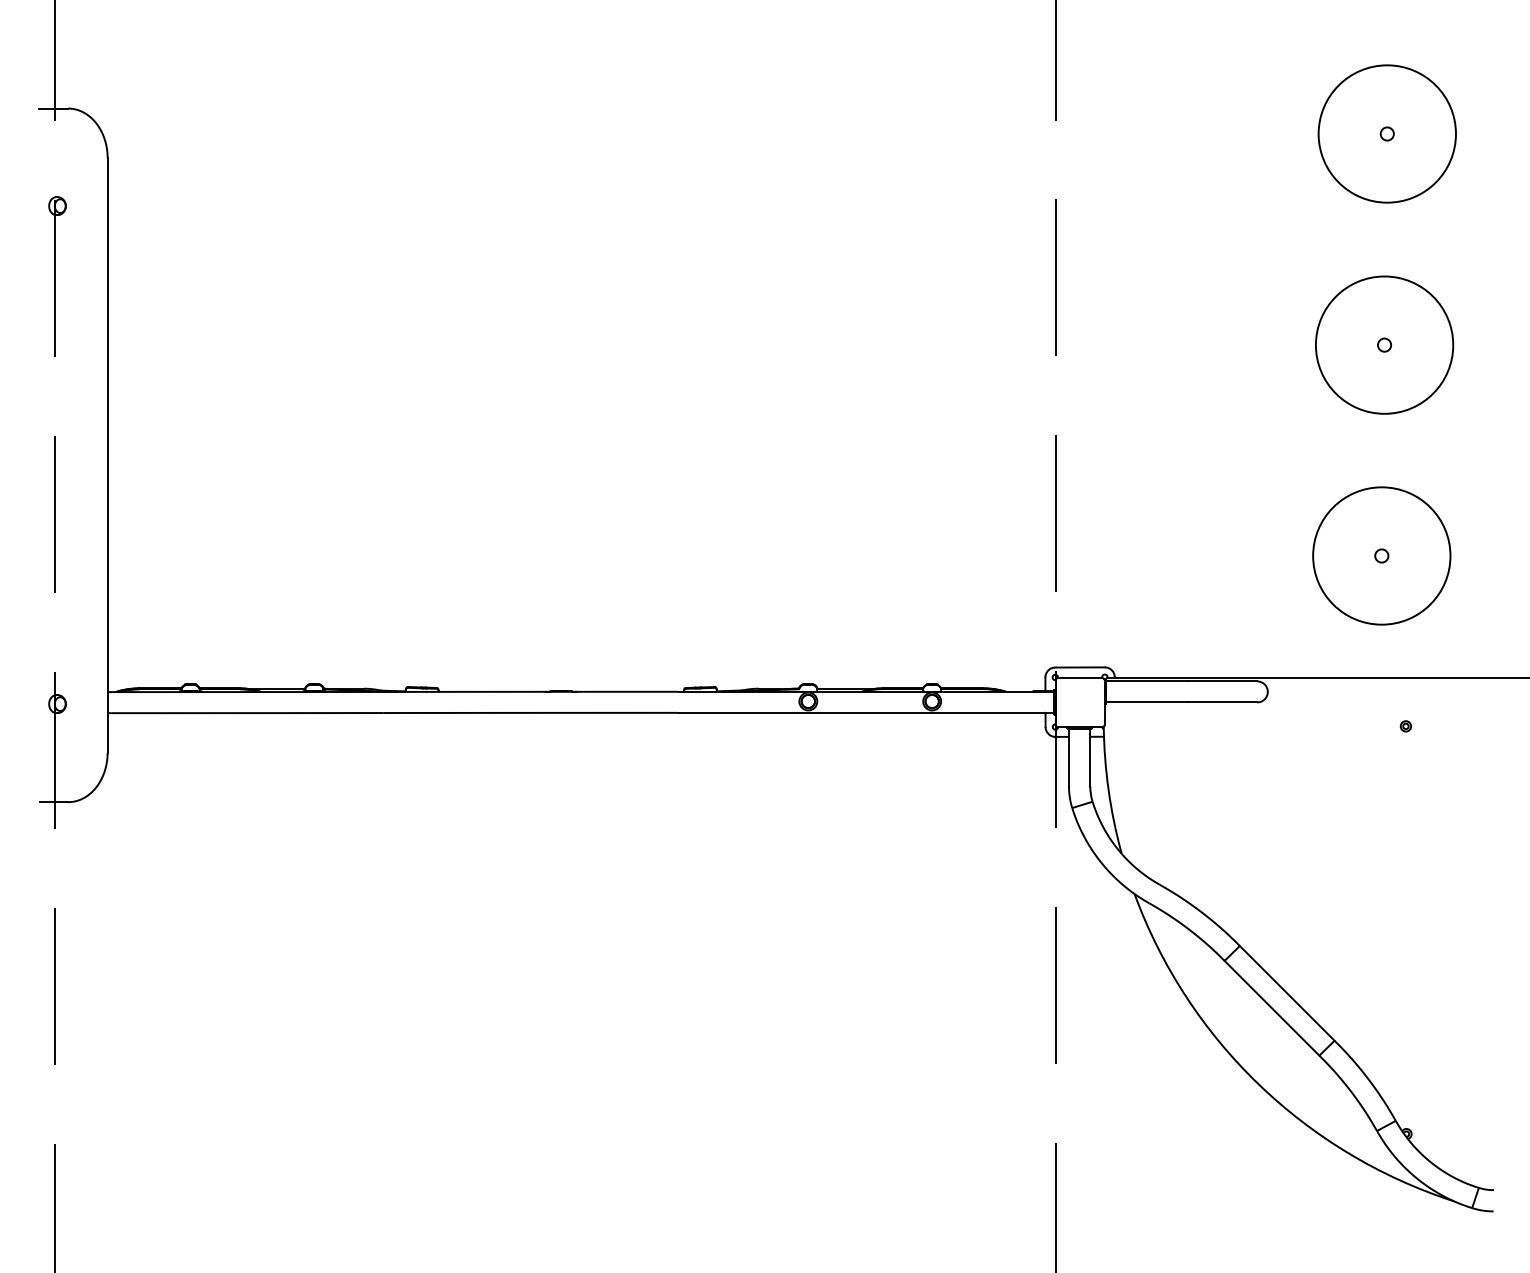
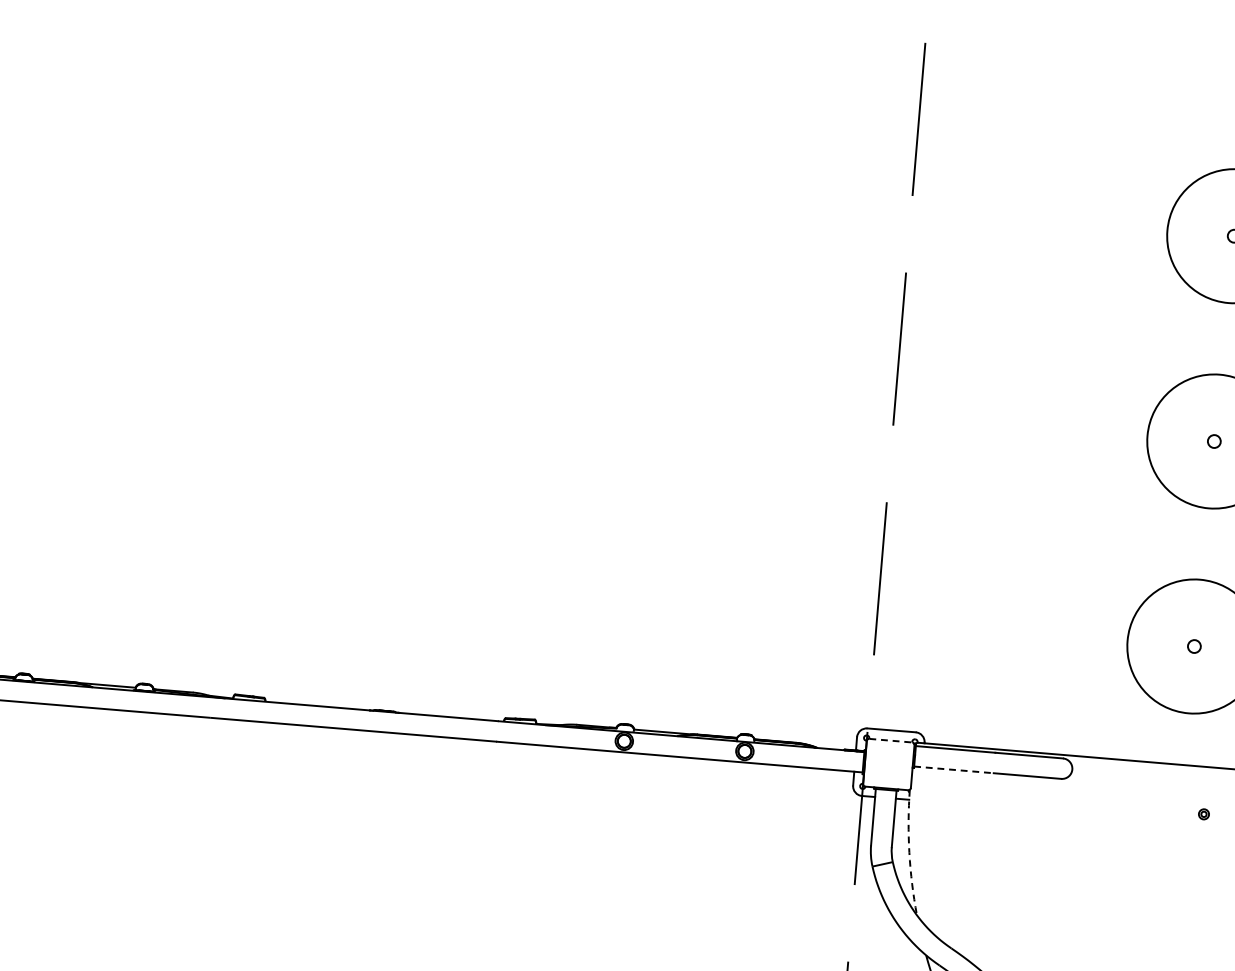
line: (1080, 678) -> (891, 741), solid -> dashed
line: (1147, 702) -> (954, 769), solid -> dashed
arc: (1108, 790) -> (909, 852), solid -> dashed

